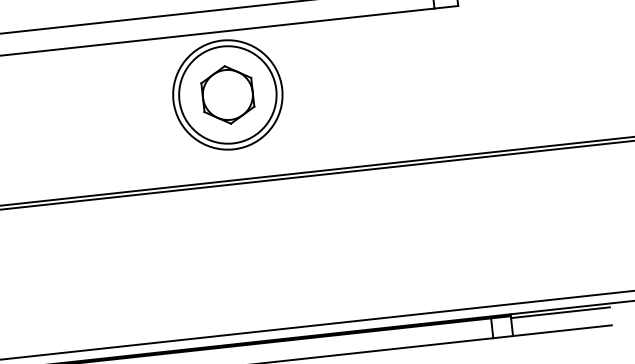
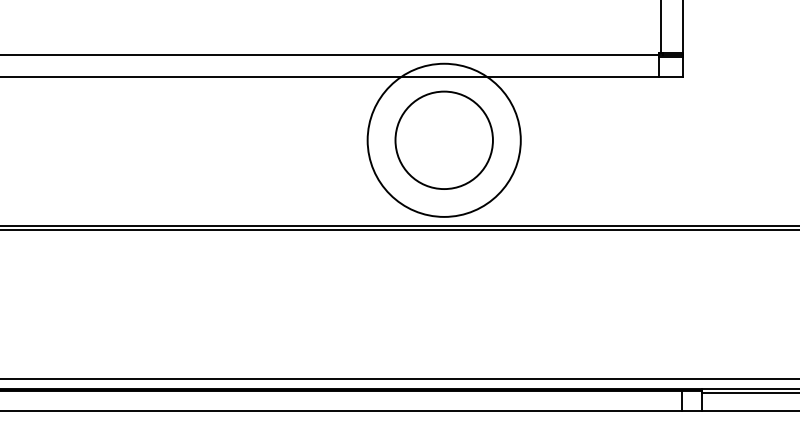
circle: (227, 95) -> (443, 140), size x1.4
part: (228, 95) -> (444, 140), removed

